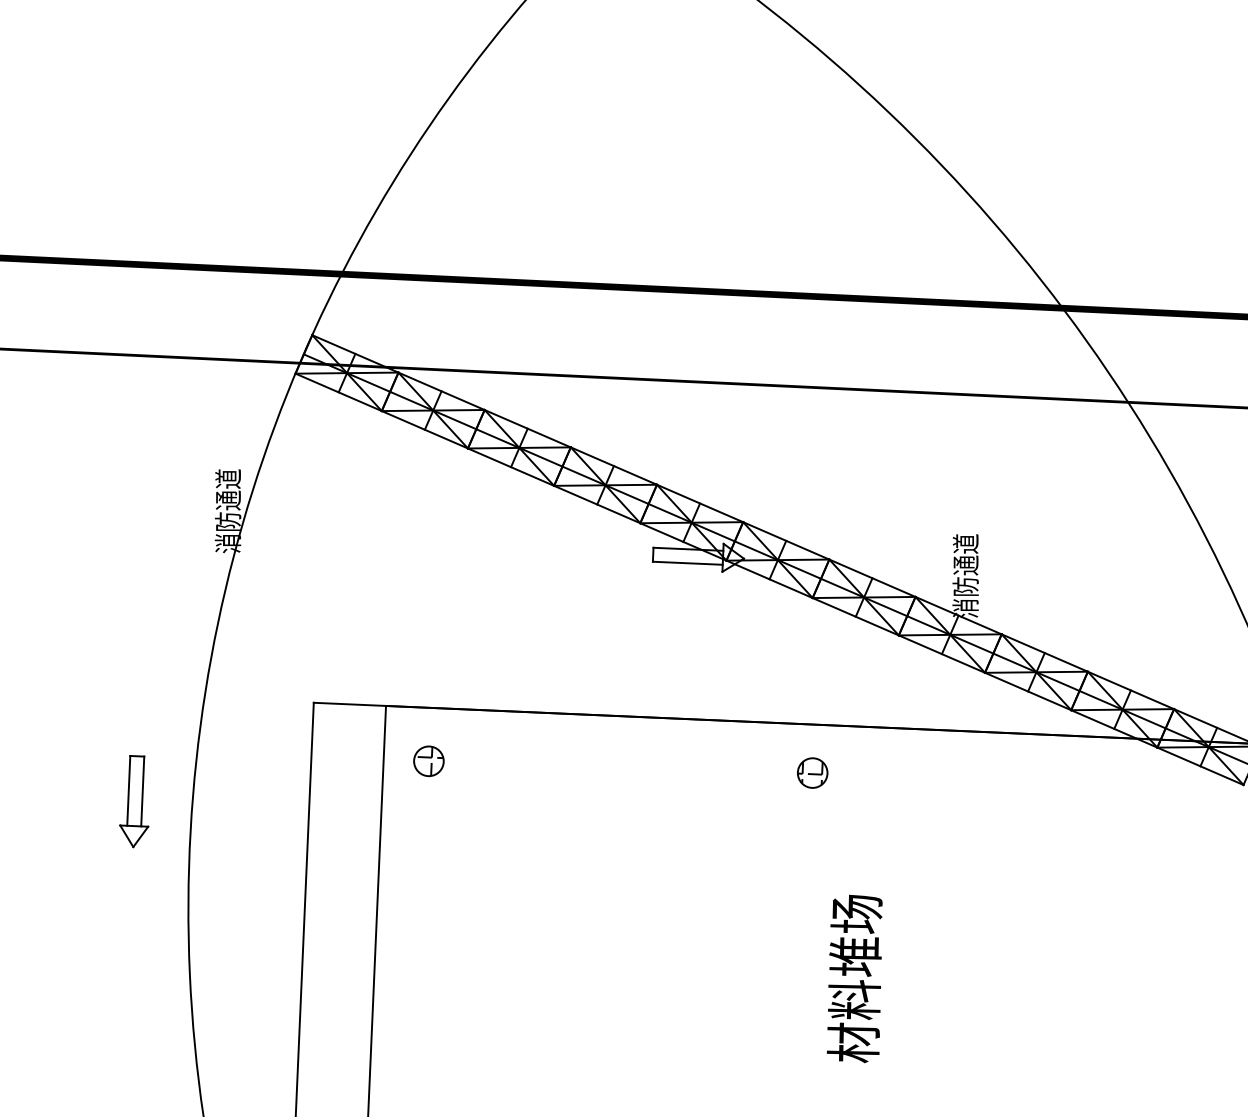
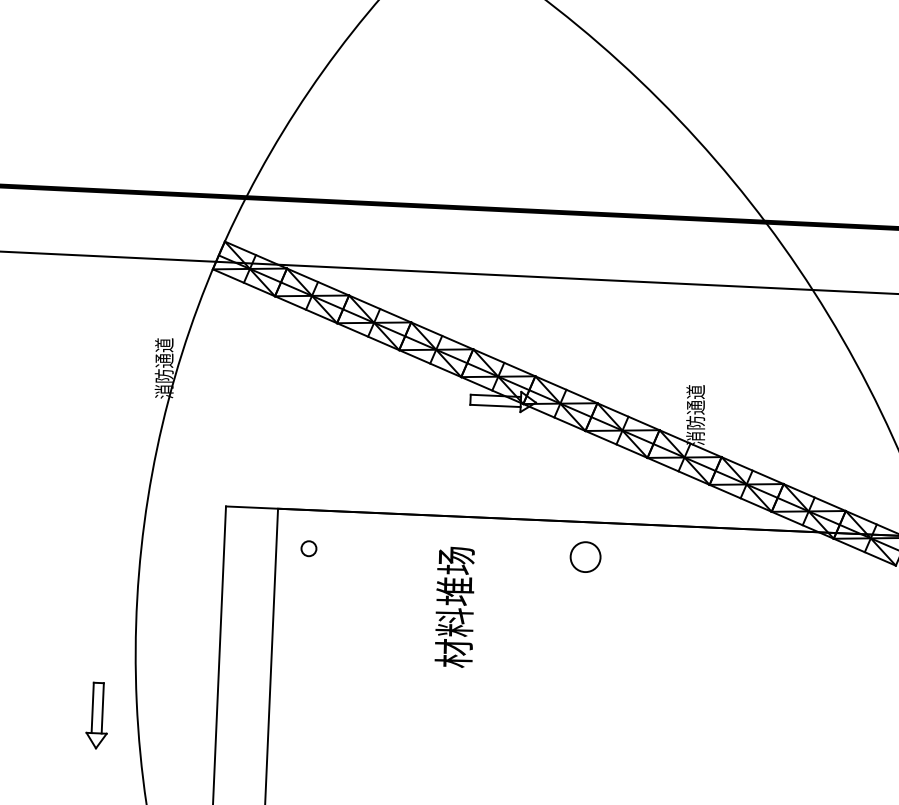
part: (428, 761) -> (308, 548), size x0.7
part: (811, 772) -> (584, 556), size x1.4
part: (134, 801) -> (96, 715), moved
text: (854, 977) -> (454, 606), moved

